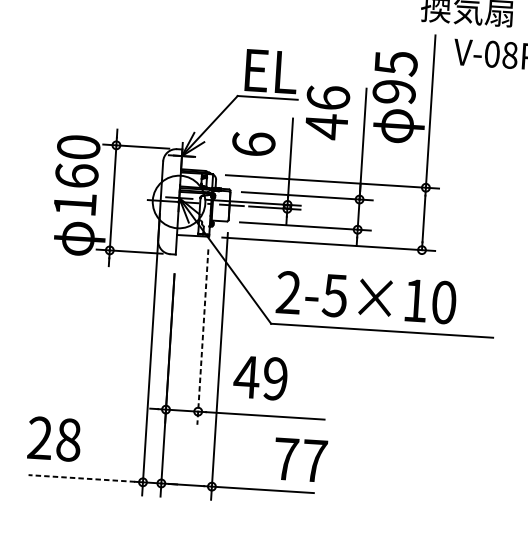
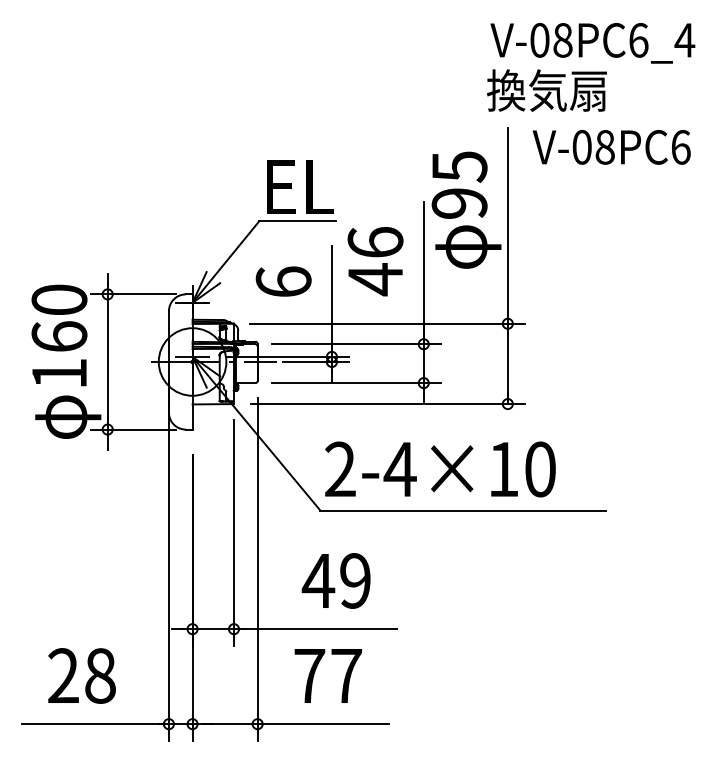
text: (327, 112) -> (375, 261), moved
text: (334, 295) -> (399, 469), 2-5×10 -> 2-4×10
line: (202, 337) -> (233, 533), dashed -> solid
text: (260, 377) -> (335, 580), moved
text: (54, 438) -> (81, 675), moved
text: (300, 459) -> (327, 675), moved
line: (82, 478) -> (90, 724), dashed -> solid

